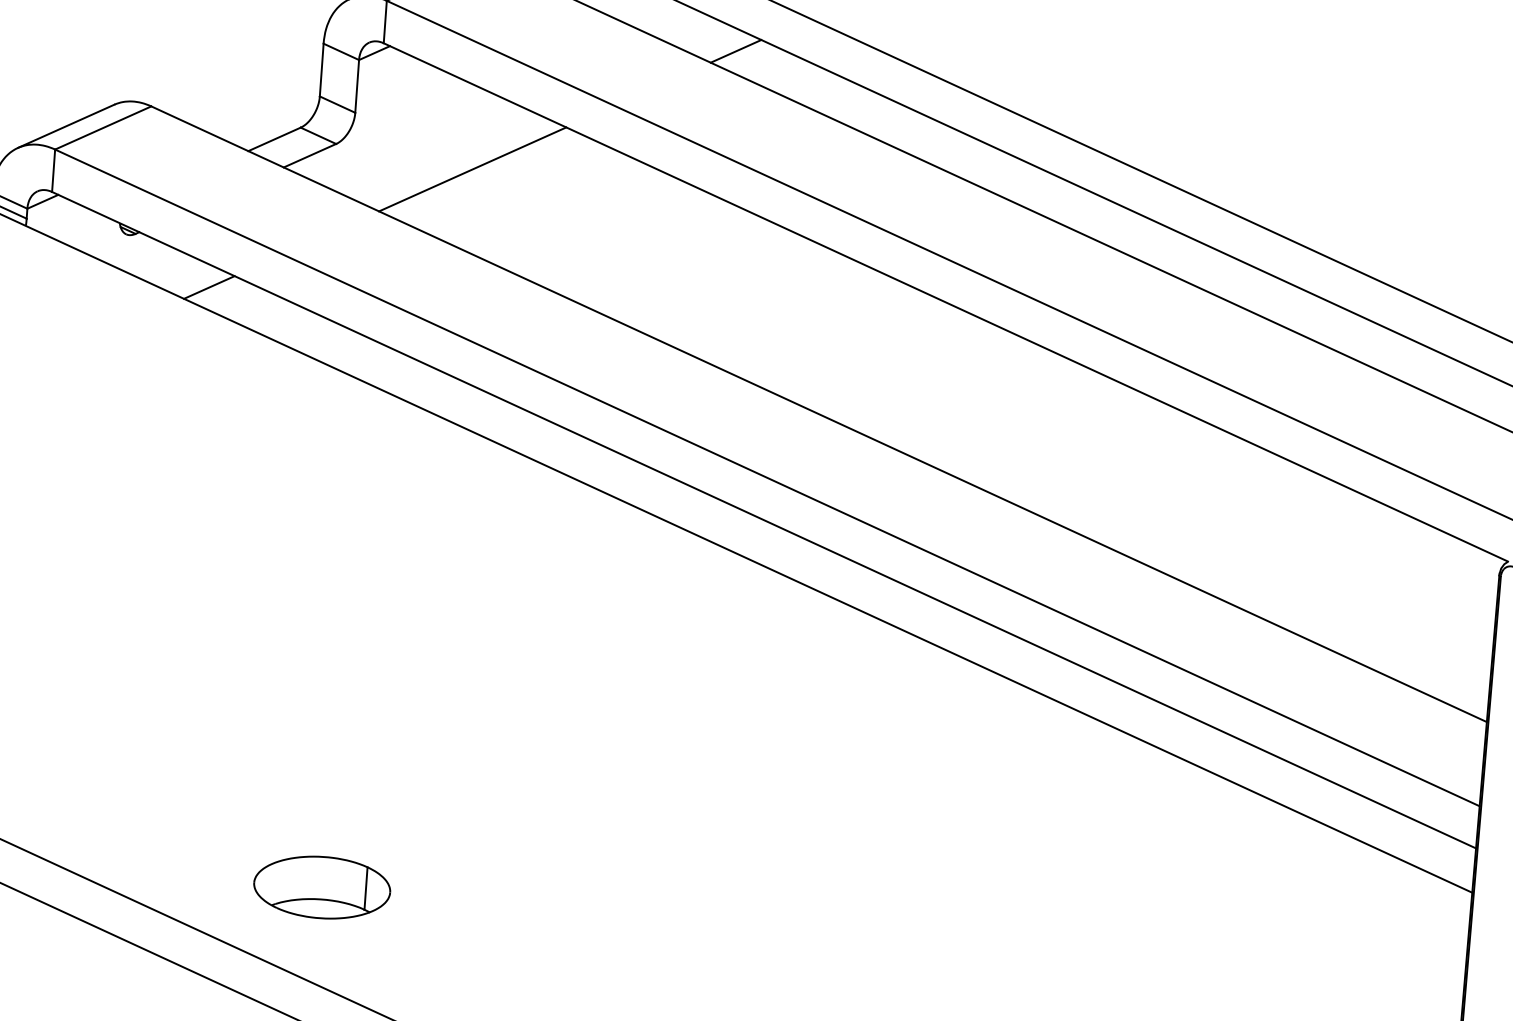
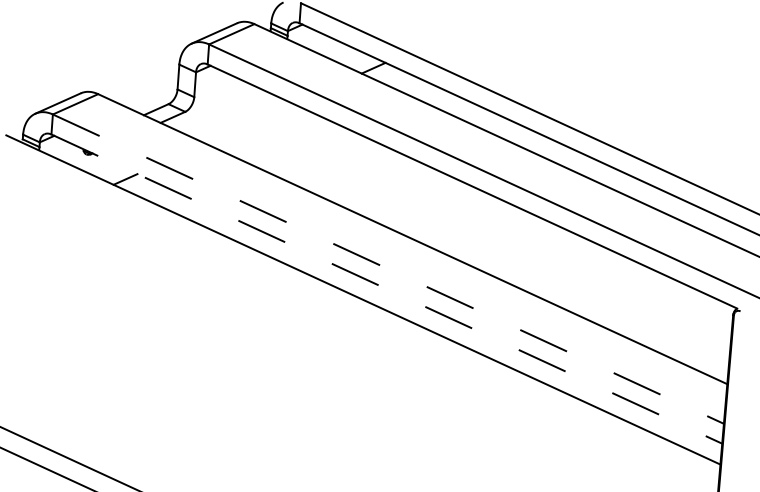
line: (472, 168) -> (249, 123), removed
line: (767, 478) -> (388, 269), solid -> dashed
line: (765, 521) -> (387, 289), solid -> dashed
part: (321, 886) -> (178, 461), removed

